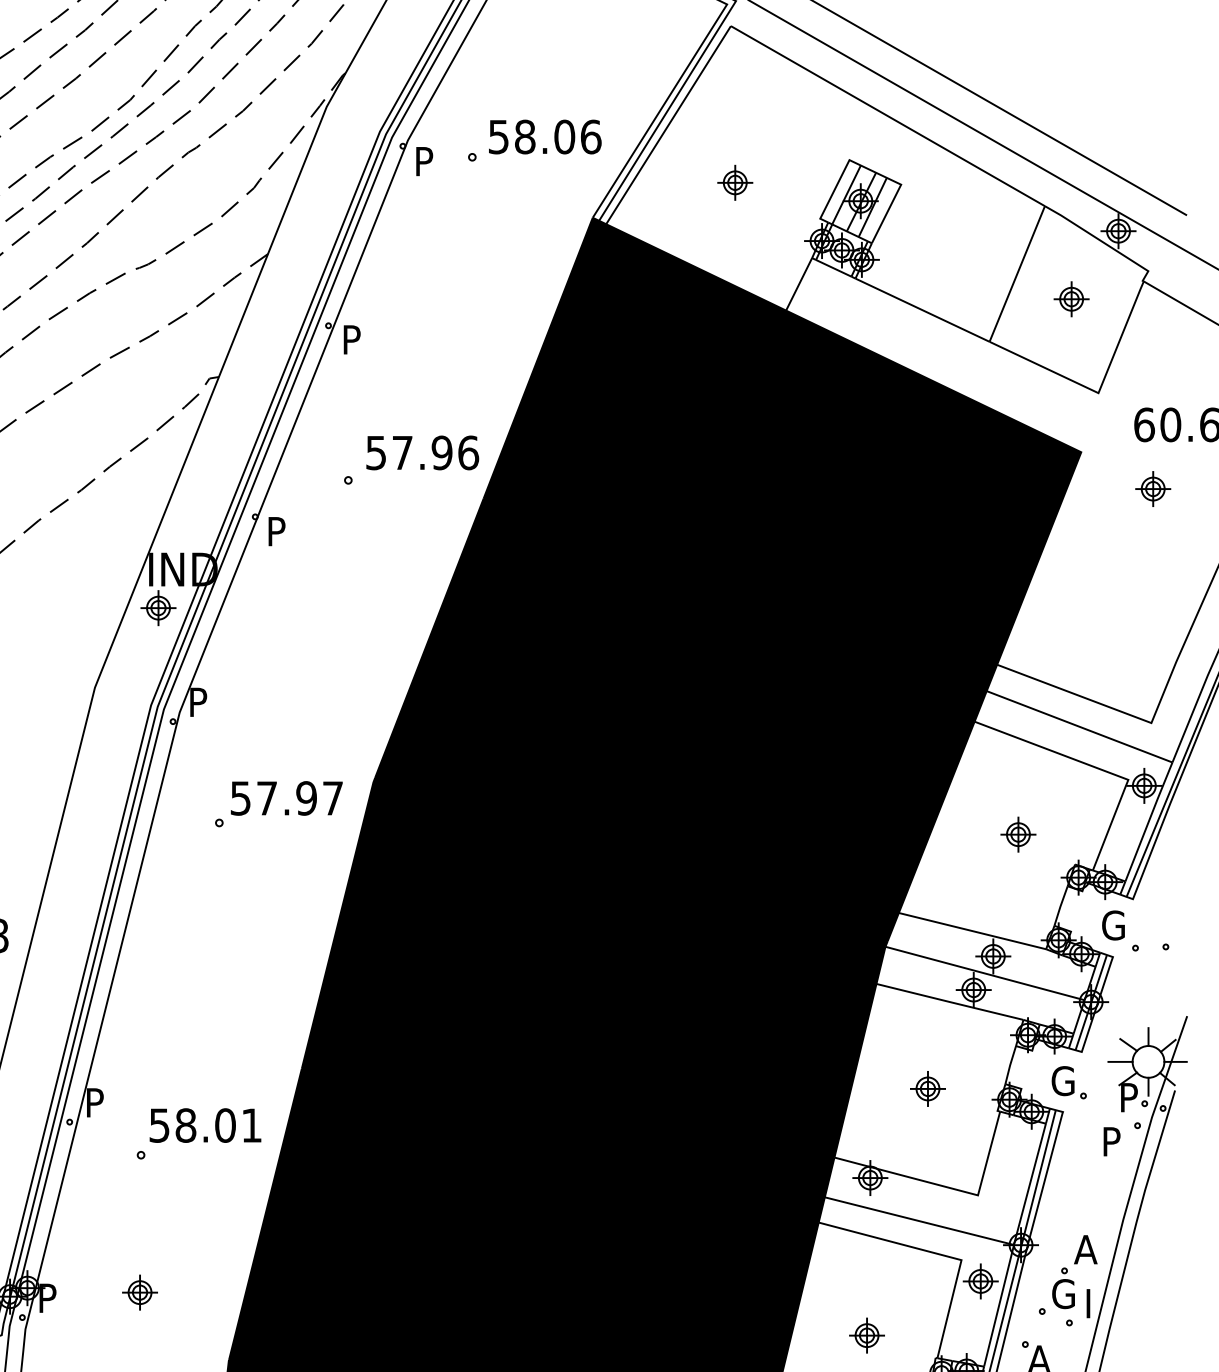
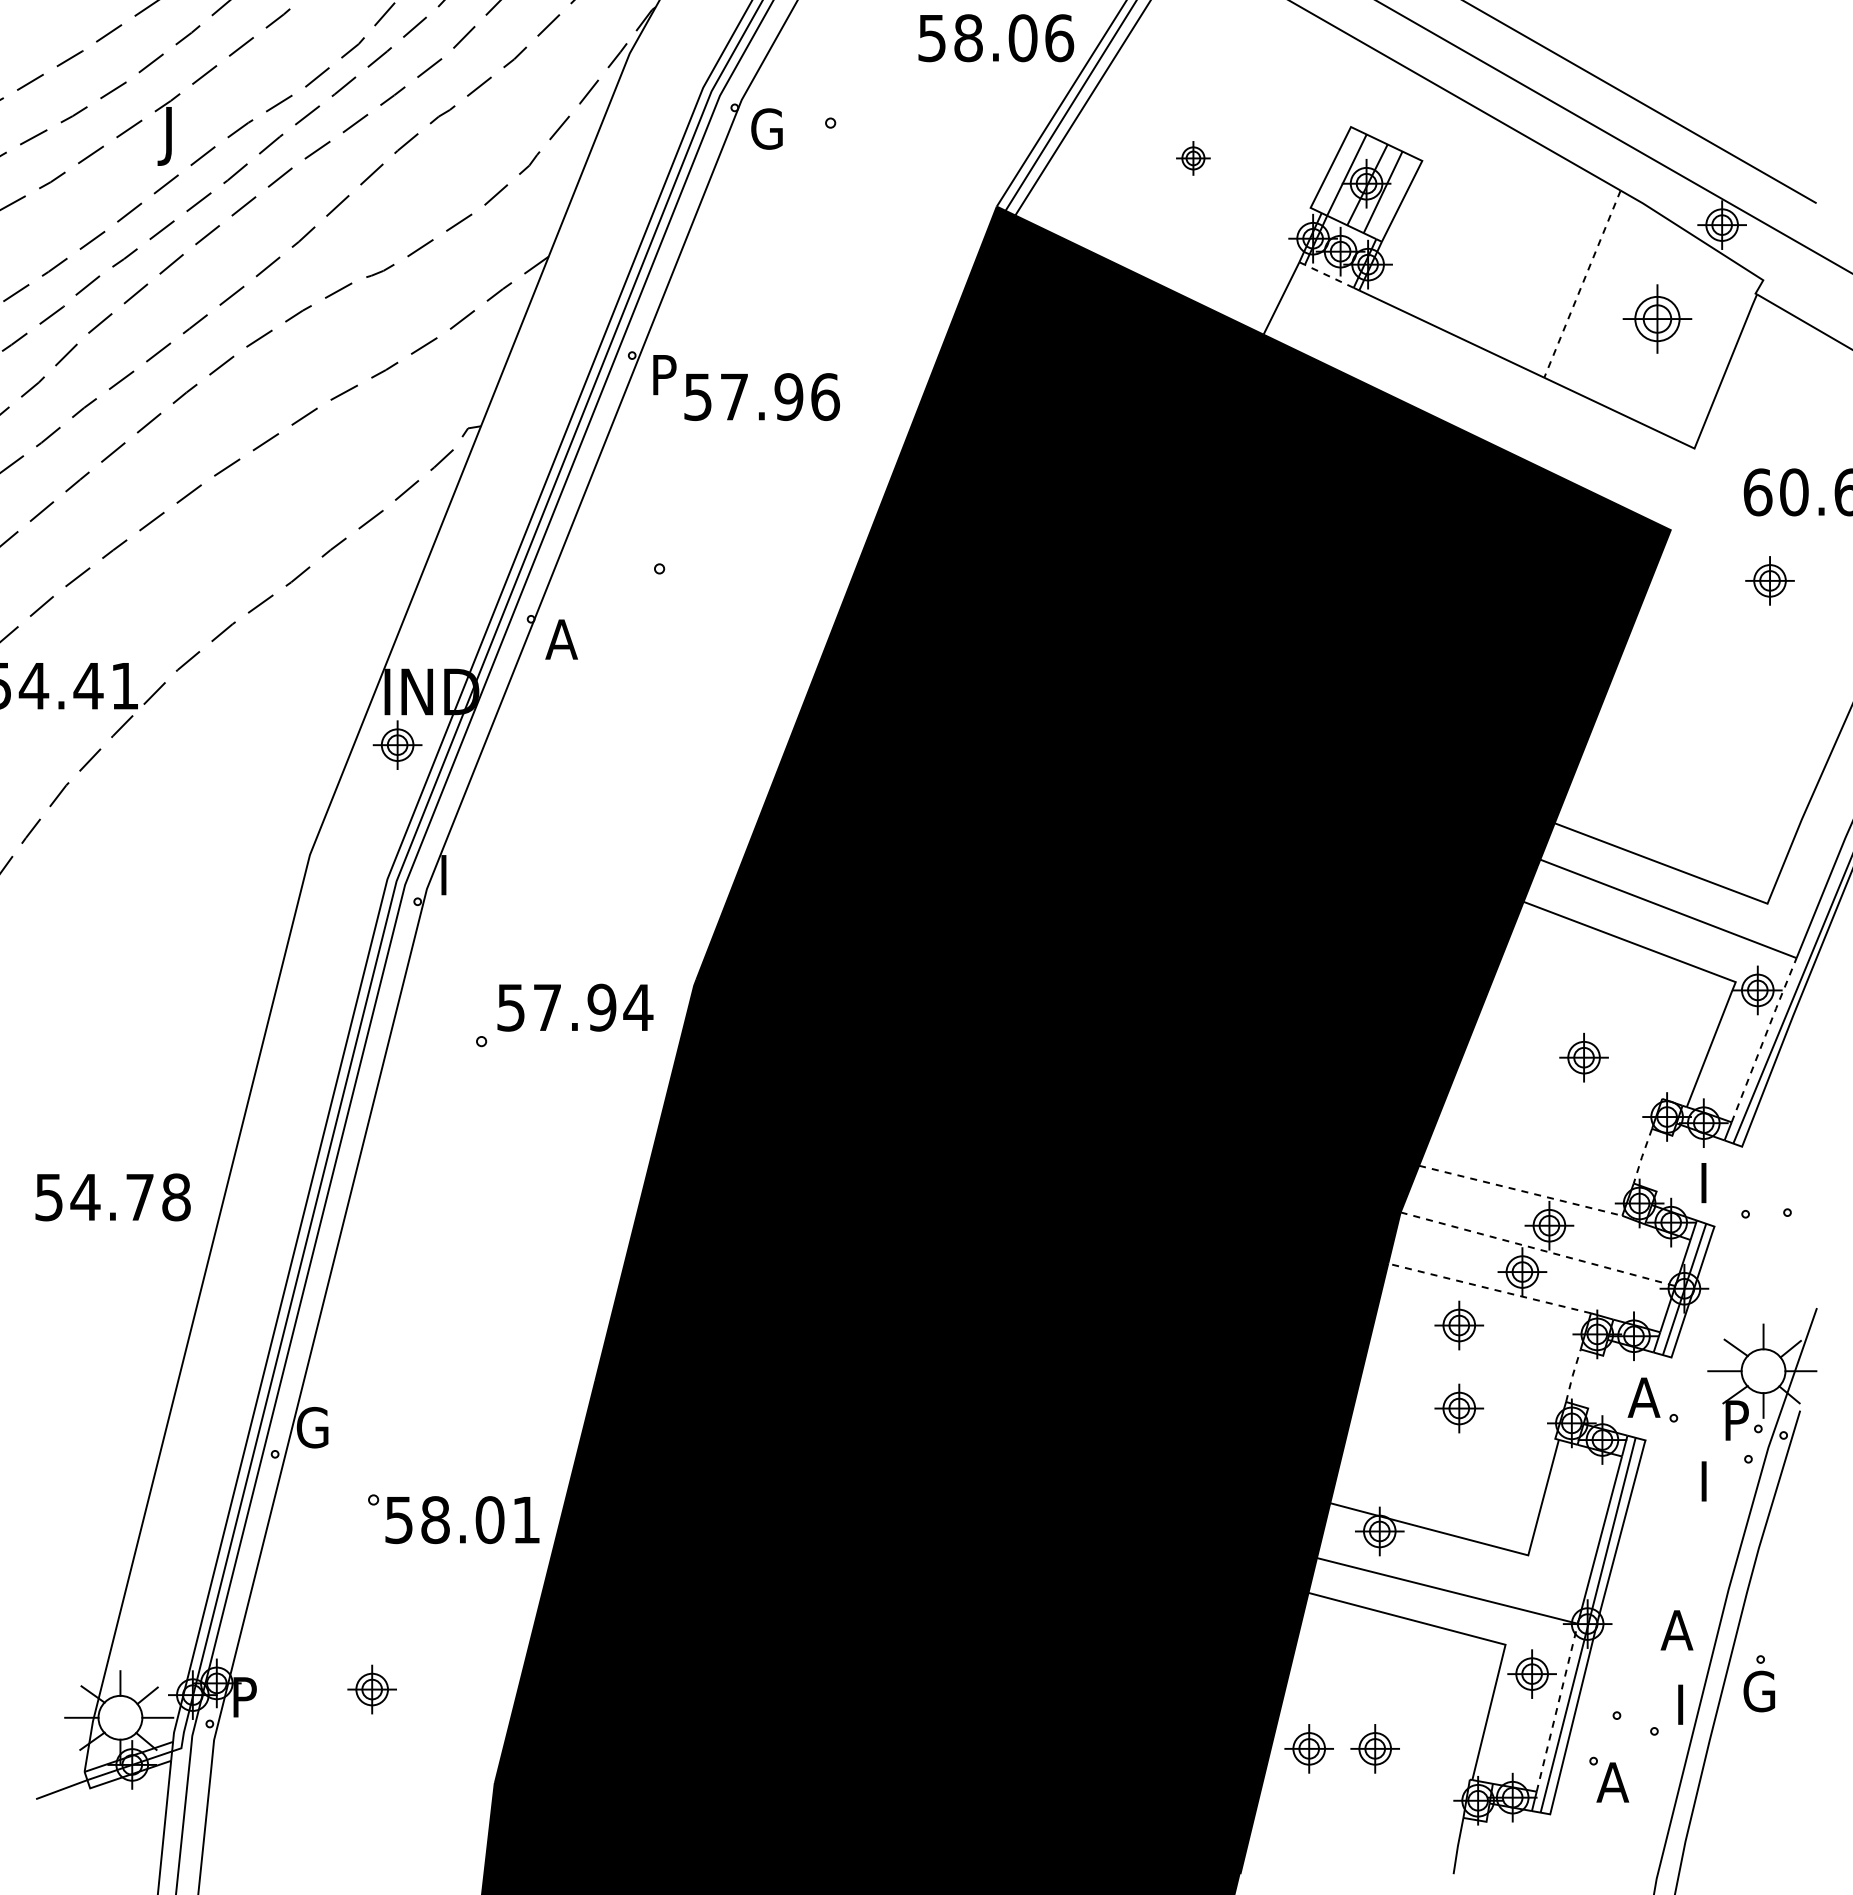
text: (545, 137) -> (996, 38), moved
text: (425, 161) -> (766, 128), P -> G
part: (735, 182) -> (1193, 158), size x0.7
line: (833, 268) -> (1329, 276), solid -> dashed
line: (1017, 273) -> (1582, 283), solid -> dashed
part: (1071, 298) -> (1657, 318), size x1.4
text: (422, 452) -> (761, 396), moved
text: (277, 531) -> (561, 639), P -> A
text: (200, 696) -> (455, 866), P -> I
text: (333, 798) -> (638, 1007), 57.97 -> 57.94
line: (1149, 821) -> (1764, 1039), solid -> dashed
line: (1060, 906) -> (1642, 1156), solid -> dashed
text: (1112, 925) -> (1714, 1182), G -> I
line: (973, 930) -> (1521, 1190), solid -> dashed
line: (985, 973) -> (1538, 1249), solid -> dashed
line: (949, 1001) -> (1489, 1288), solid -> dashed
part: (928, 1028) -> (1459, 1325), added
line: (1010, 1065) -> (1572, 1375), solid -> dashed
text: (1062, 1080) -> (1644, 1397), G -> A
text: (96, 1102) -> (312, 1427), P -> G
text: (205, 1125) -> (462, 1520), moved
text: (1113, 1136) -> (1715, 1473), P -> I
part: (1060, 1283) -> (1754, 1677), moved
line: (999, 1305) -> (1557, 1707), solid -> dashed
part: (818, 1335) -> (1308, 1748), added

